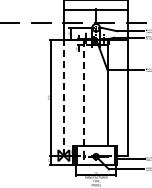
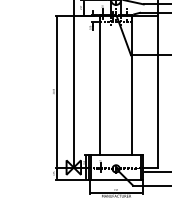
line: (84, 92) -> (100, 84), dashed -> solid
line: (63, 97) -> (73, 91), dashed -> solid

